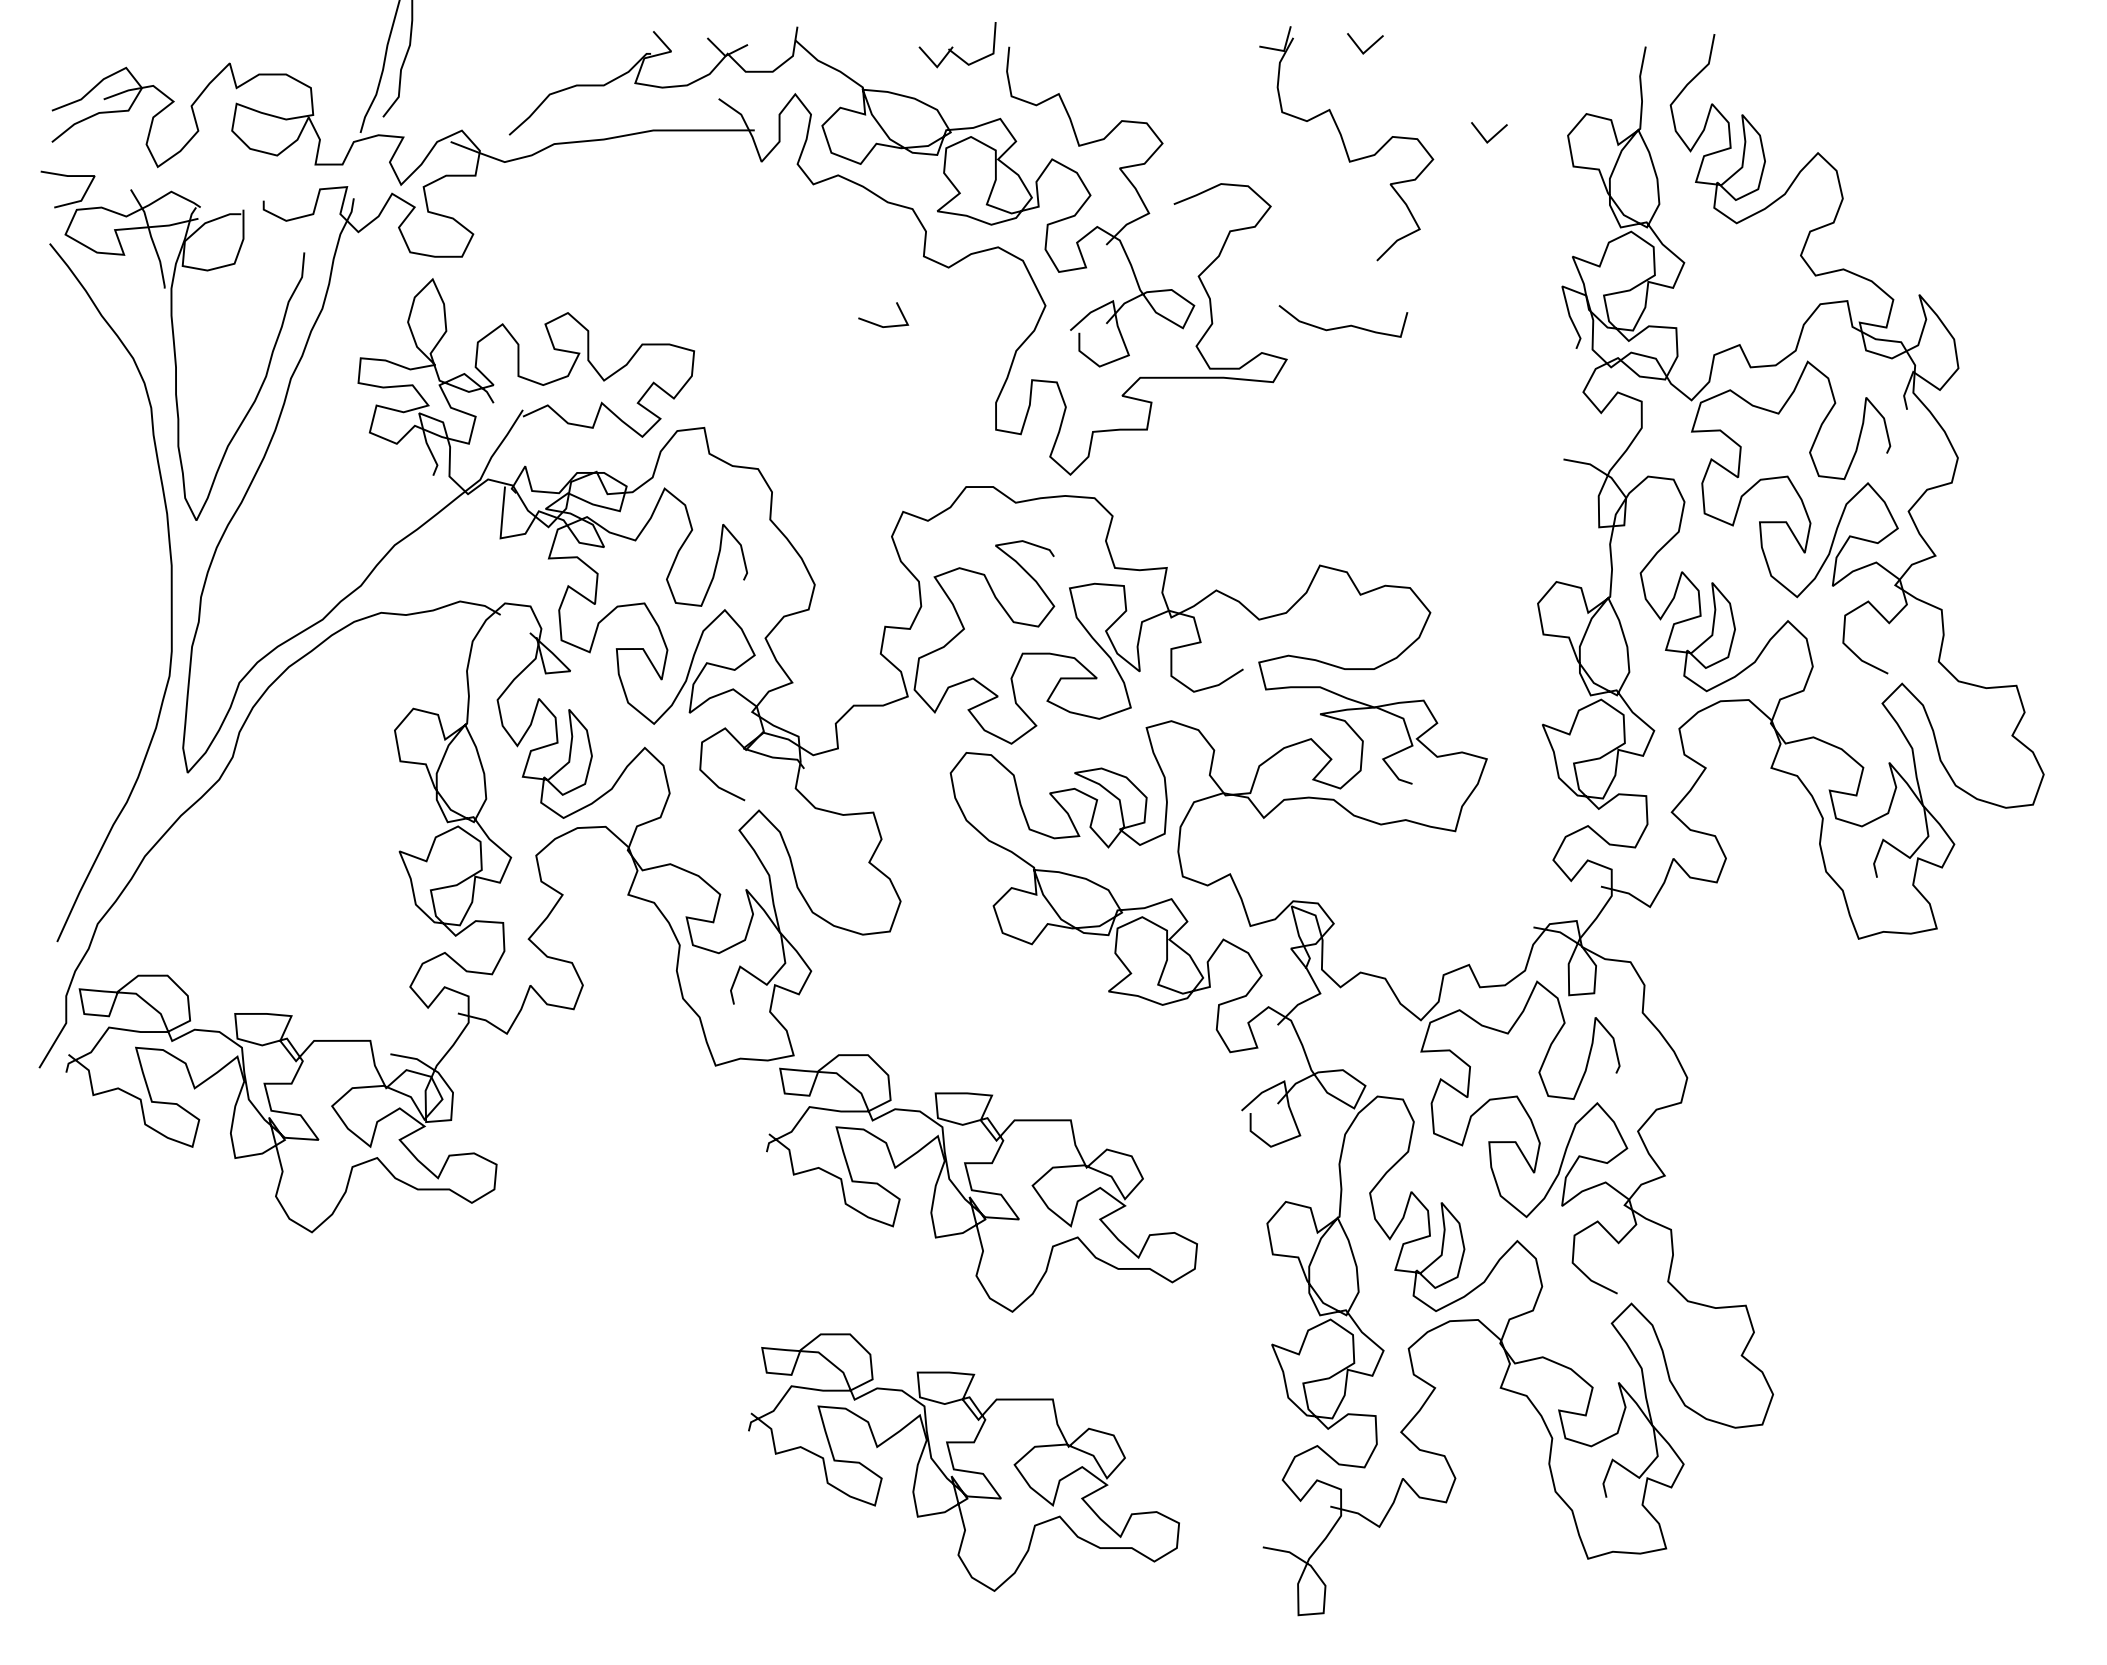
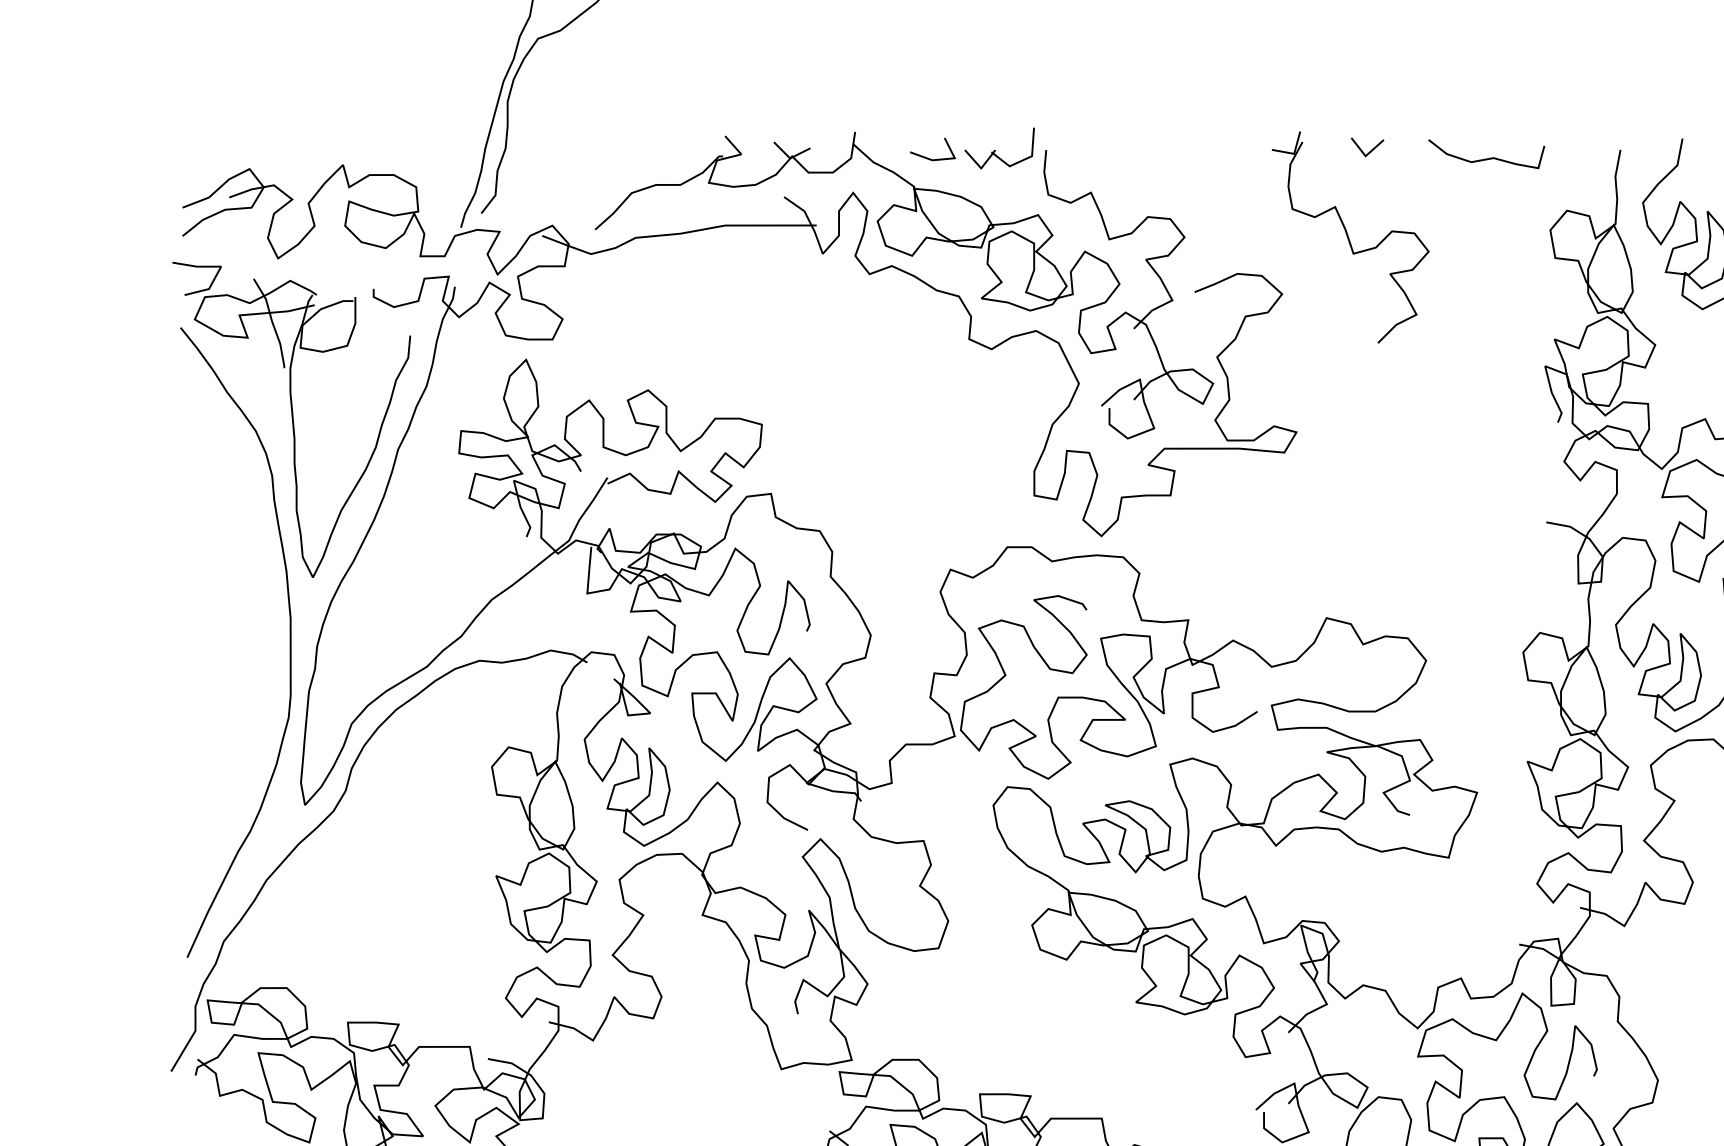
line: (1493, 135) -> (1483, 230), removed
line: (879, 324) -> (929, 157), moved
curve: (1345, 325) -> (1488, 157), moved

